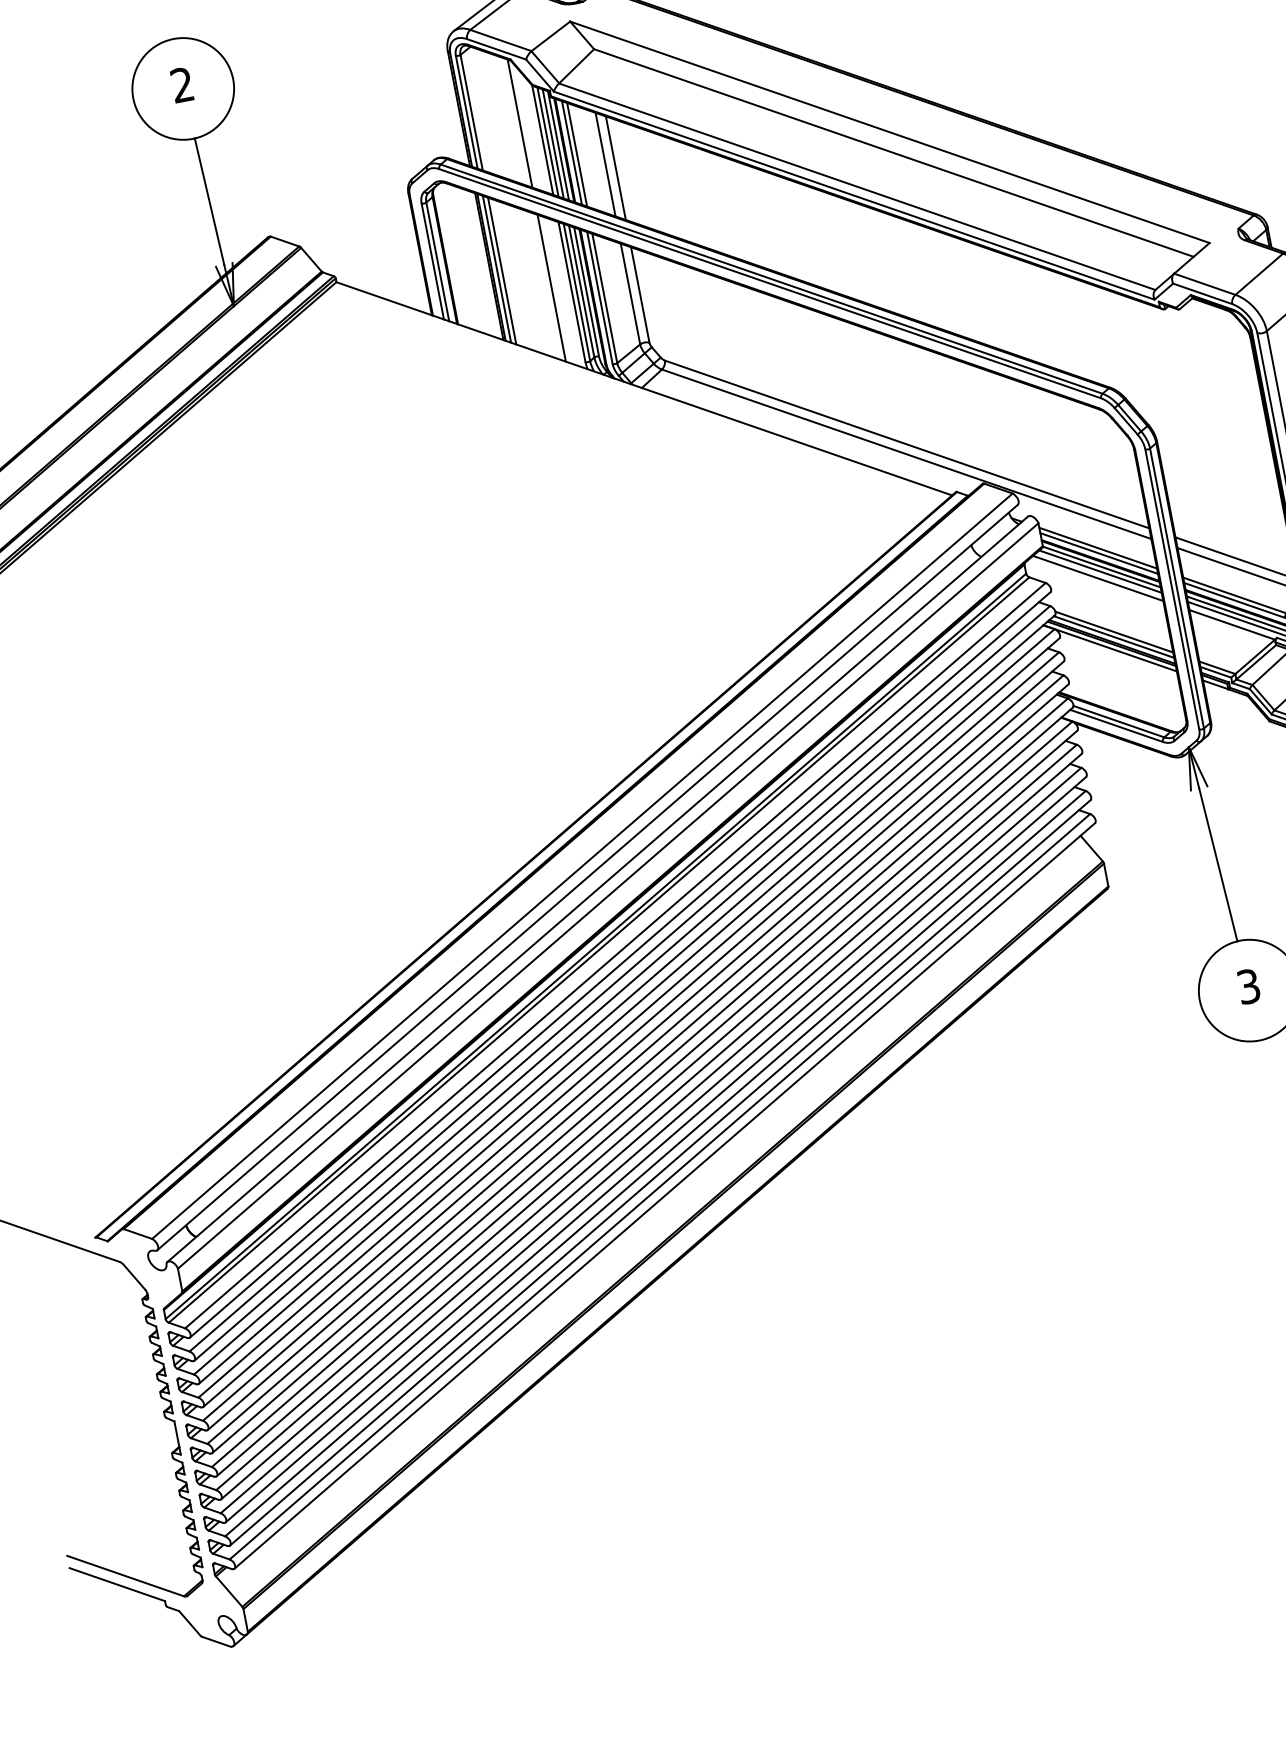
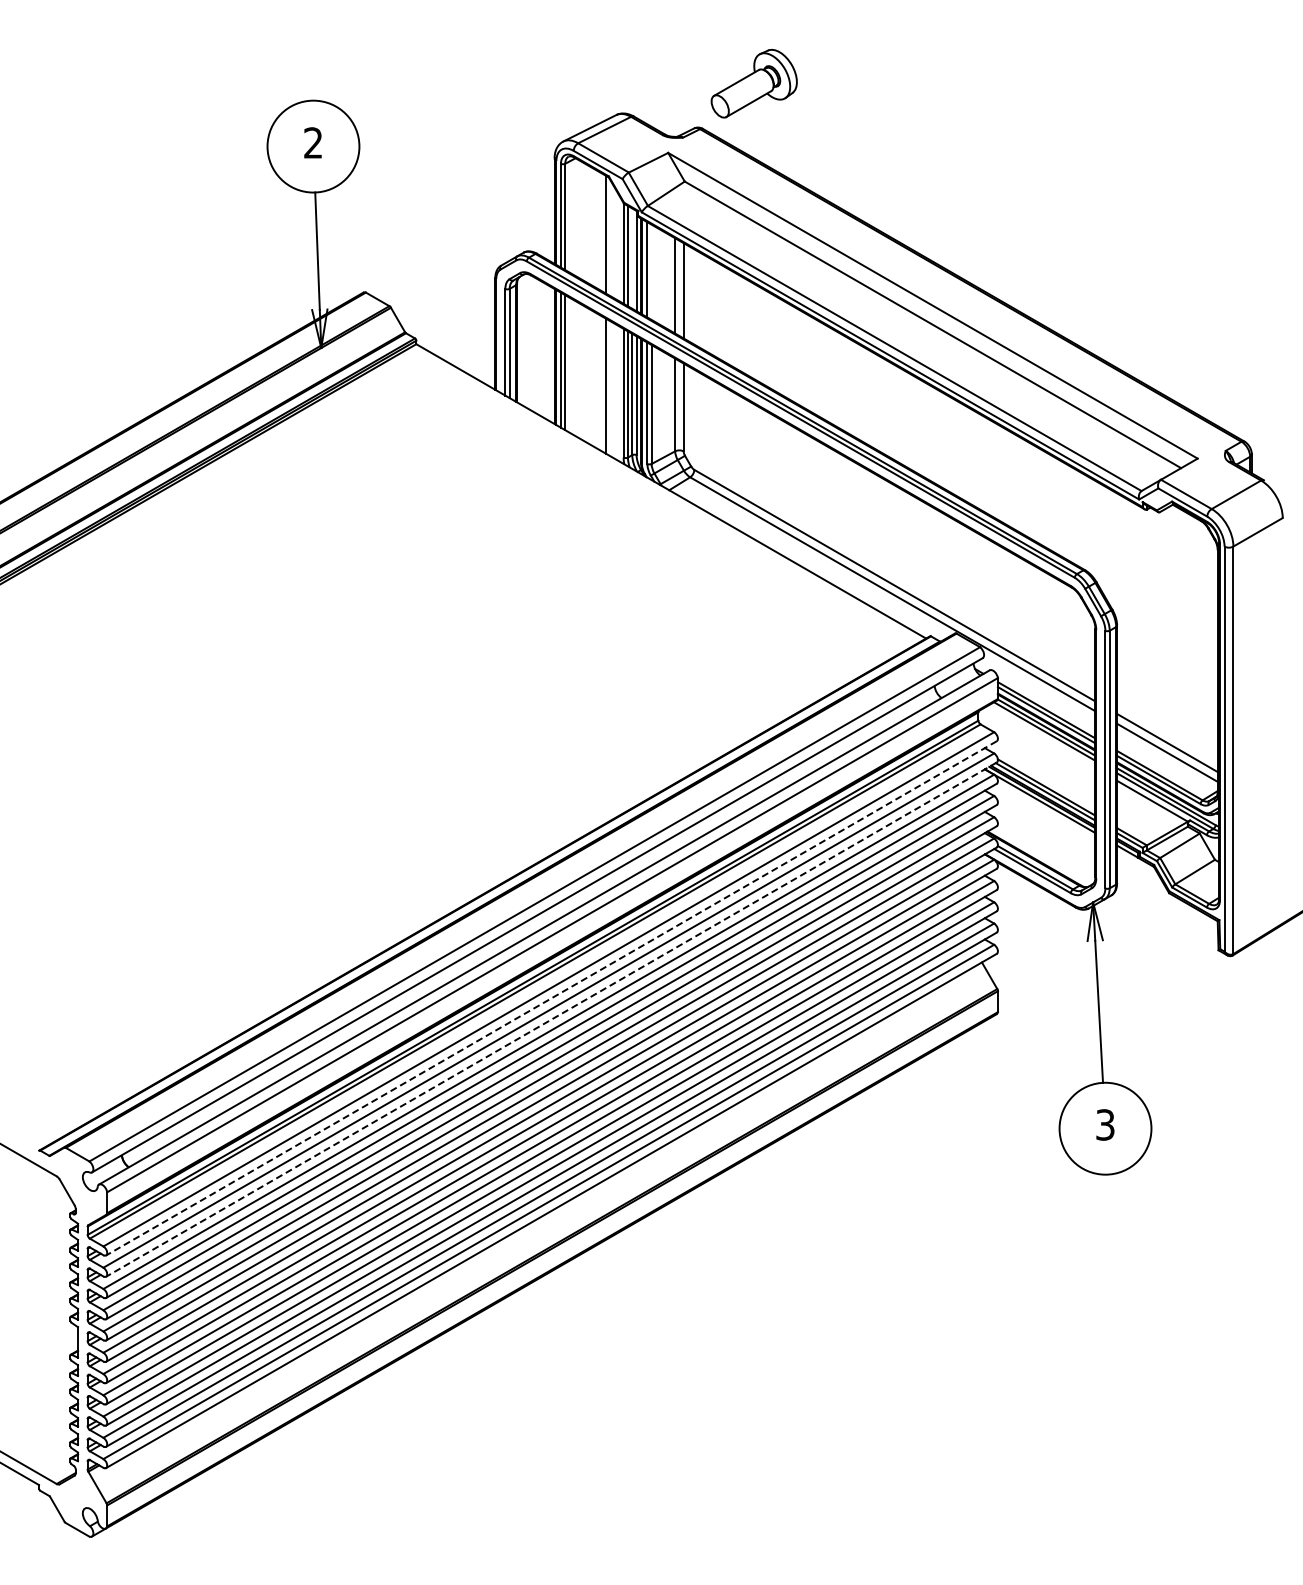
line: (553, 143) -> (632, 258), removed
line: (576, 153) -> (651, 271), removed
line: (1098, 578) -> (1041, 737), removed
line: (620, 965) -> (551, 998), solid -> dashed
line: (624, 987) -> (551, 1019), solid -> dashed

